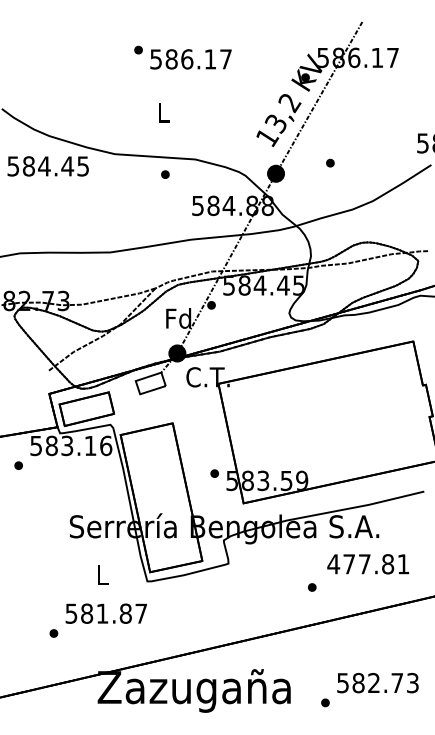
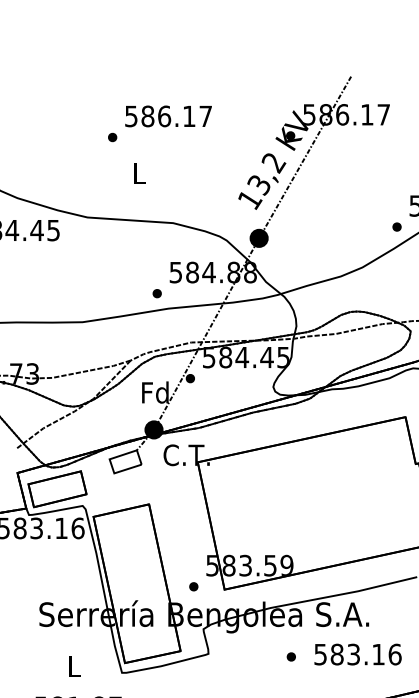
part: (138, 49) -> (112, 136), moved
part: (330, 162) -> (397, 226), moved
part: (165, 174) -> (157, 293), moved
part: (214, 473) -> (193, 586), moved
text: (368, 564) -> (357, 654), 477.81 -> 583.16
part: (312, 587) -> (291, 656), moved

